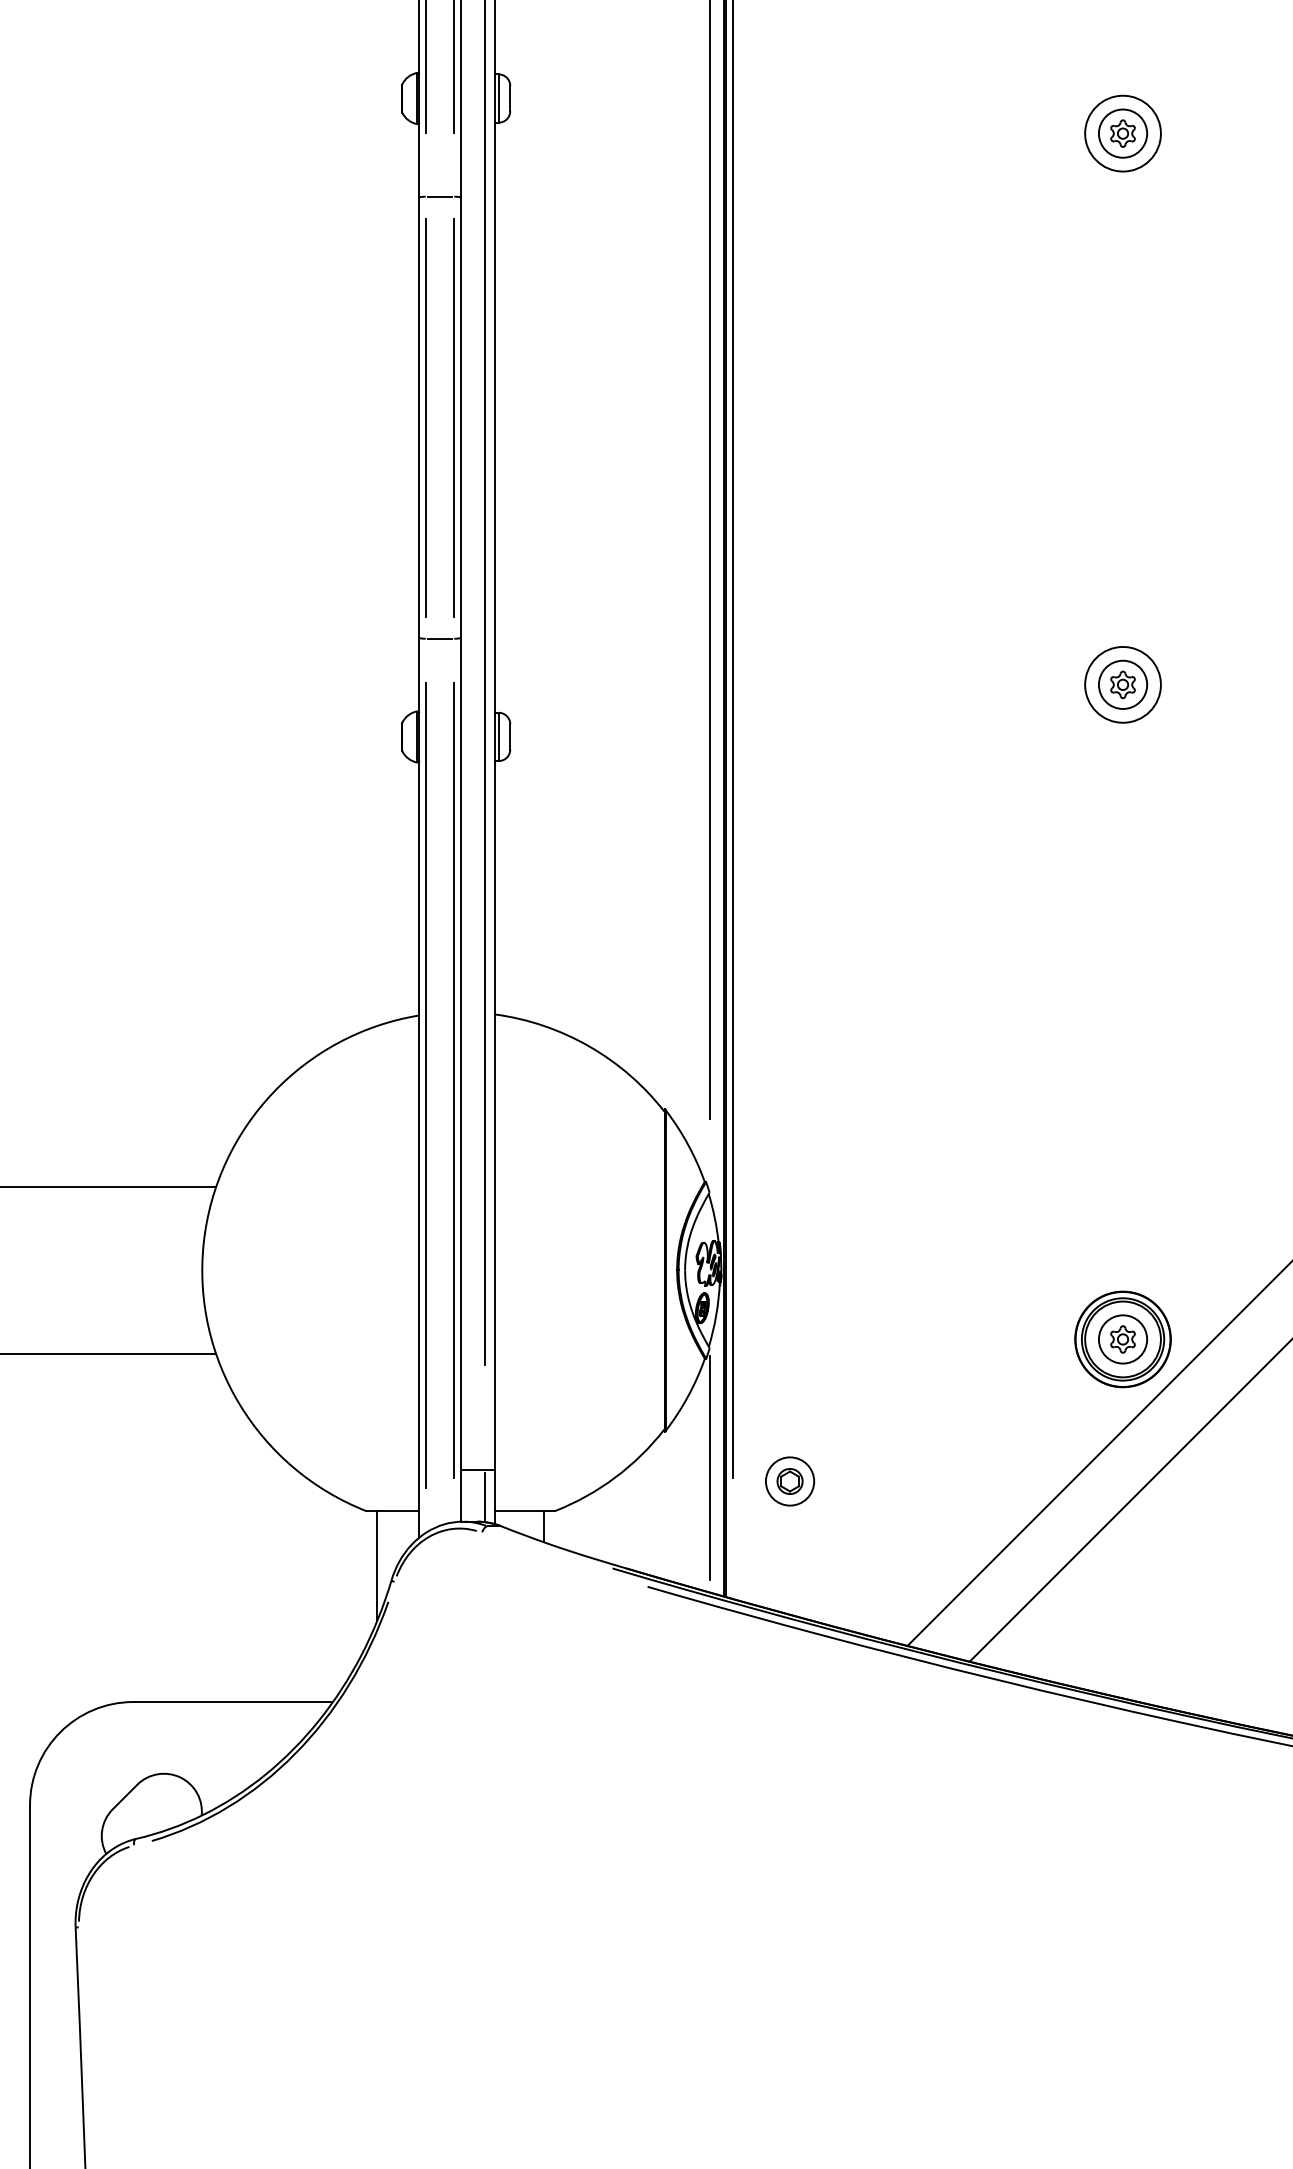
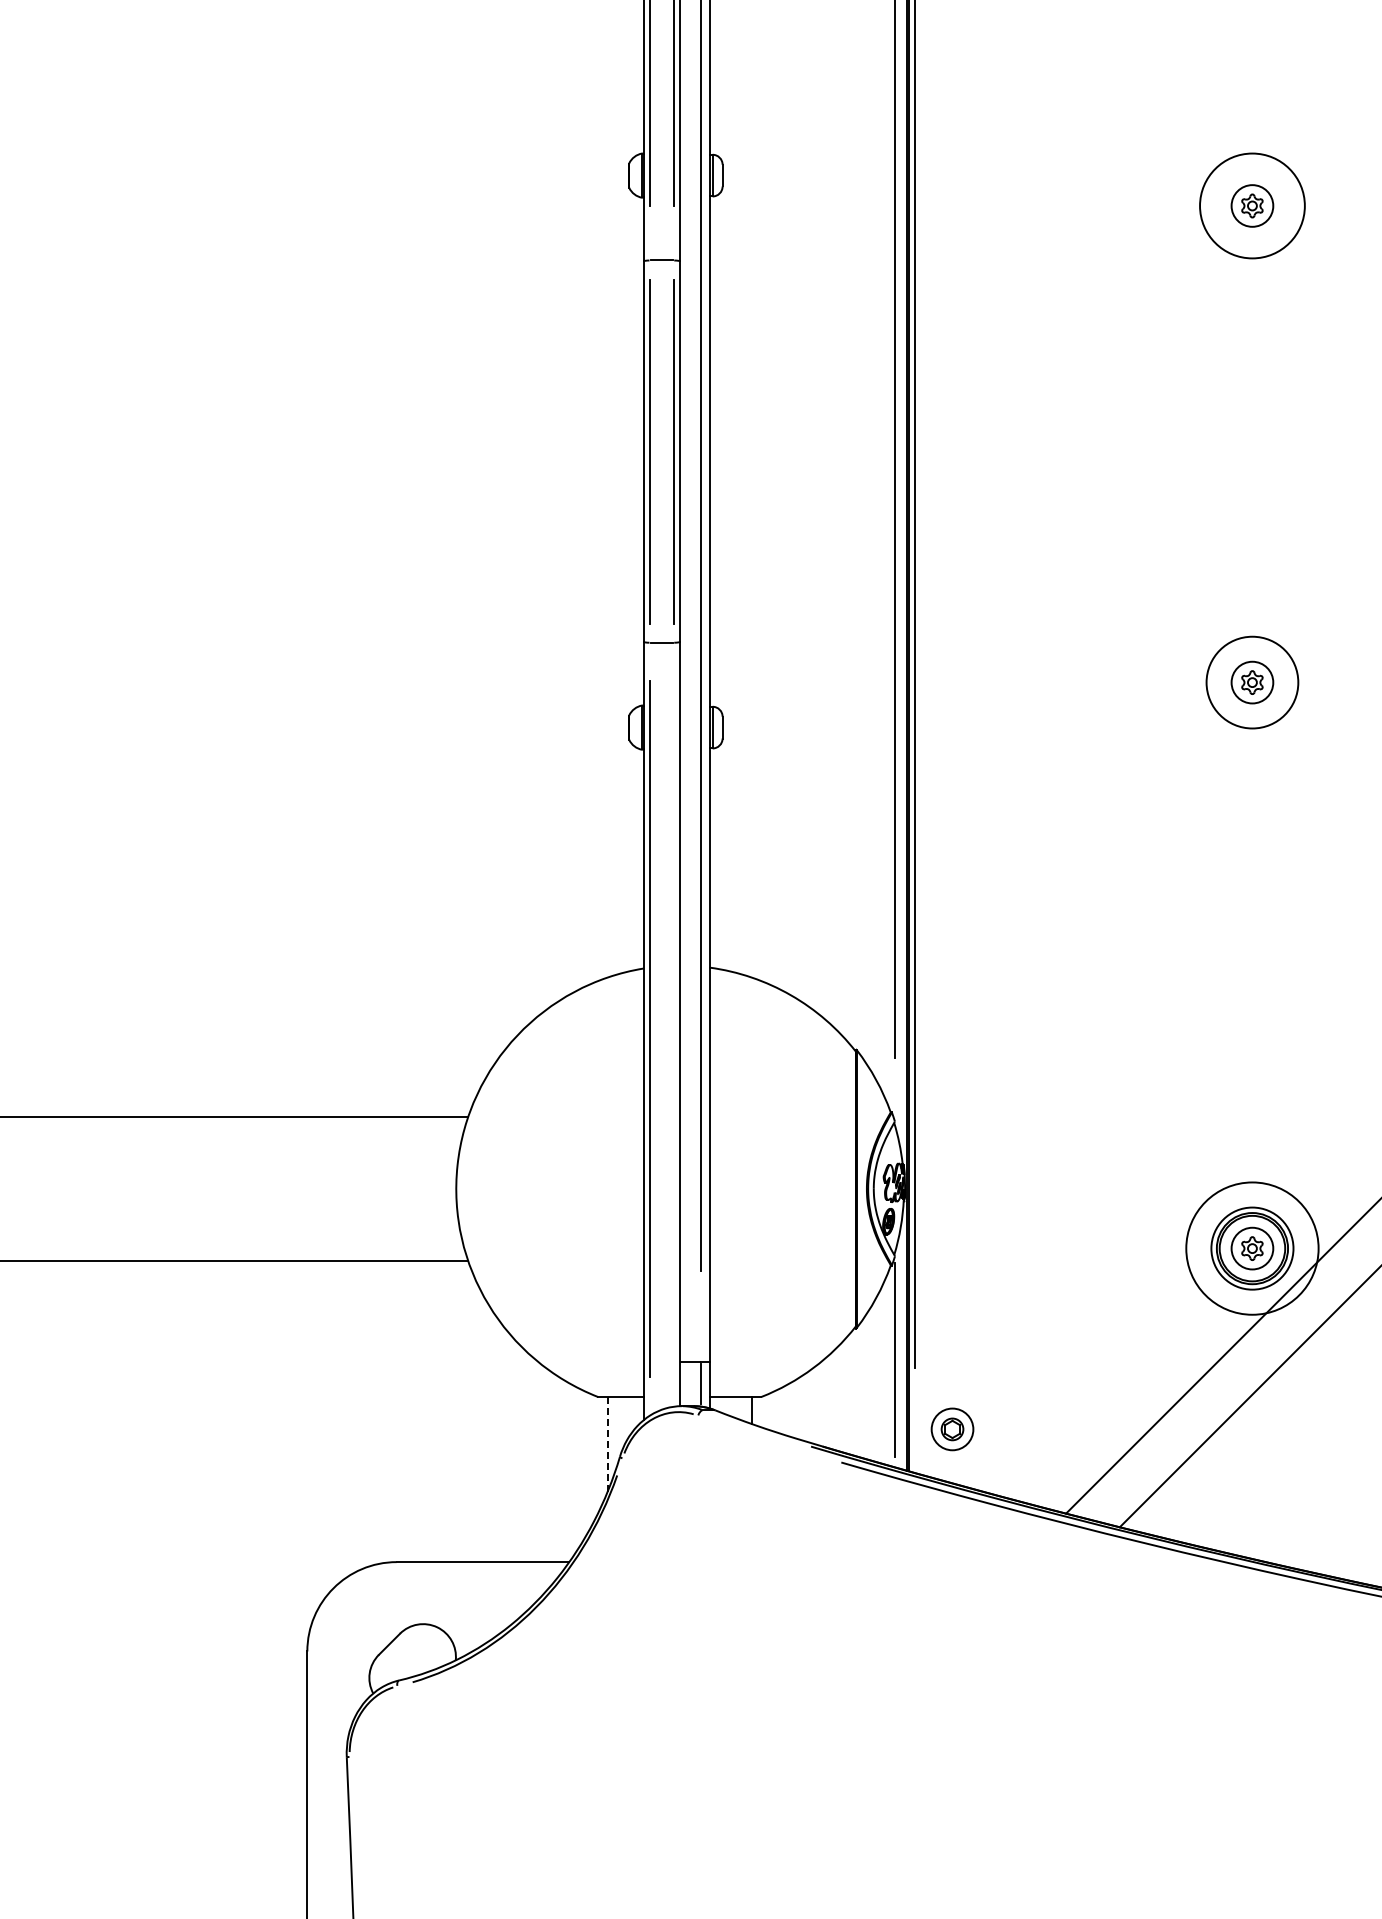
circle: (1123, 133) -> (1252, 205), size x1.6
circle: (1123, 684) -> (1252, 682), size x1.4
line: (453, 1080) -> (673, 1024), removed
circle: (1123, 1339) -> (1252, 1248), size x1.6
part: (790, 1481) -> (952, 1429), moved
line: (377, 1564) -> (607, 1443), solid -> dashed

